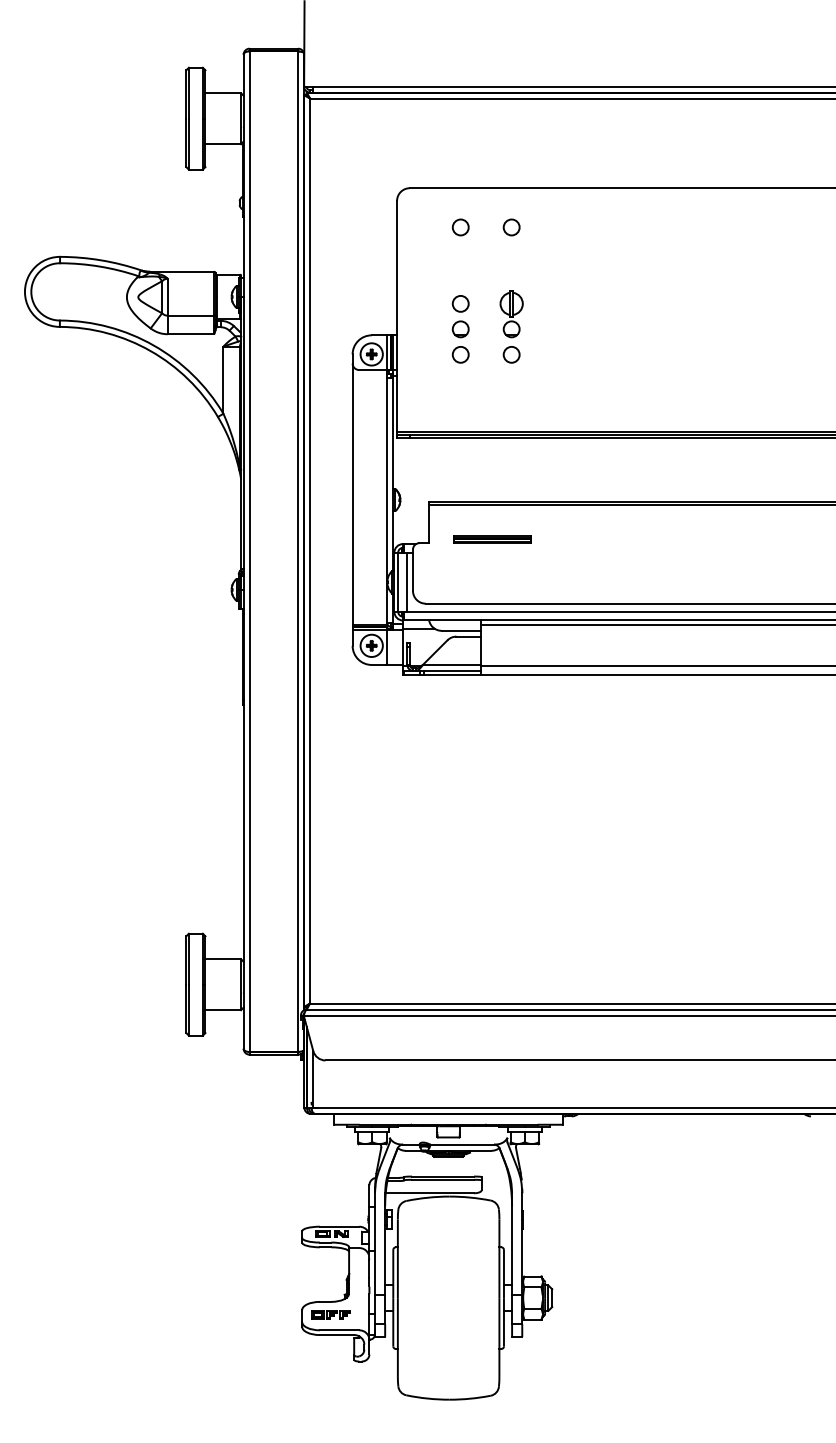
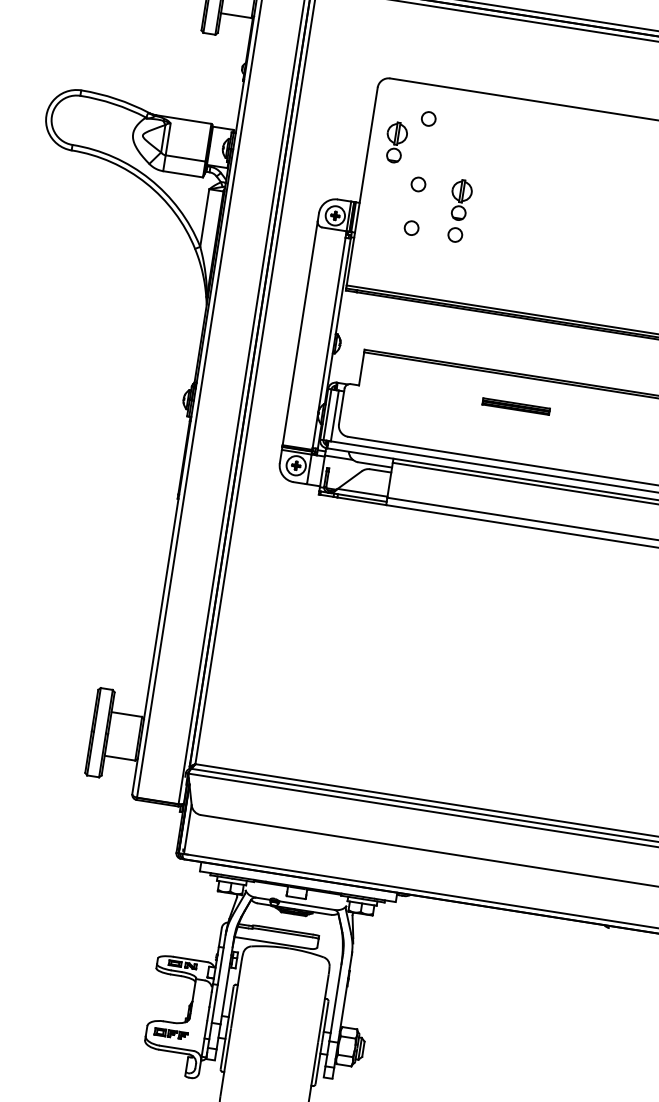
circle: (511, 227) -> (472, 125), removed
part: (427, 260) -> (395, 142), added
part: (460, 329) -> (414, 206), removed
part: (492, 539) -> (516, 406), moved

